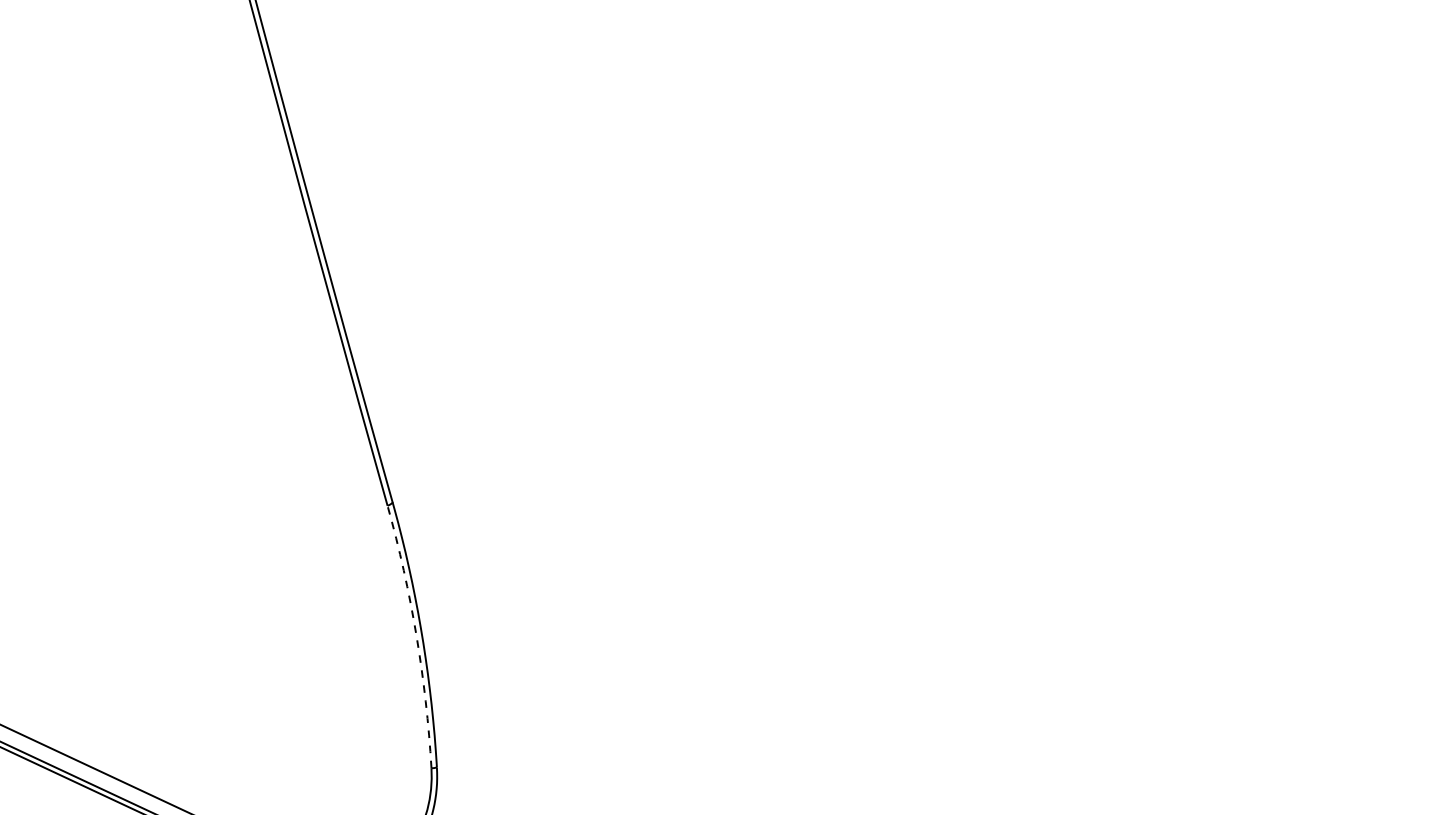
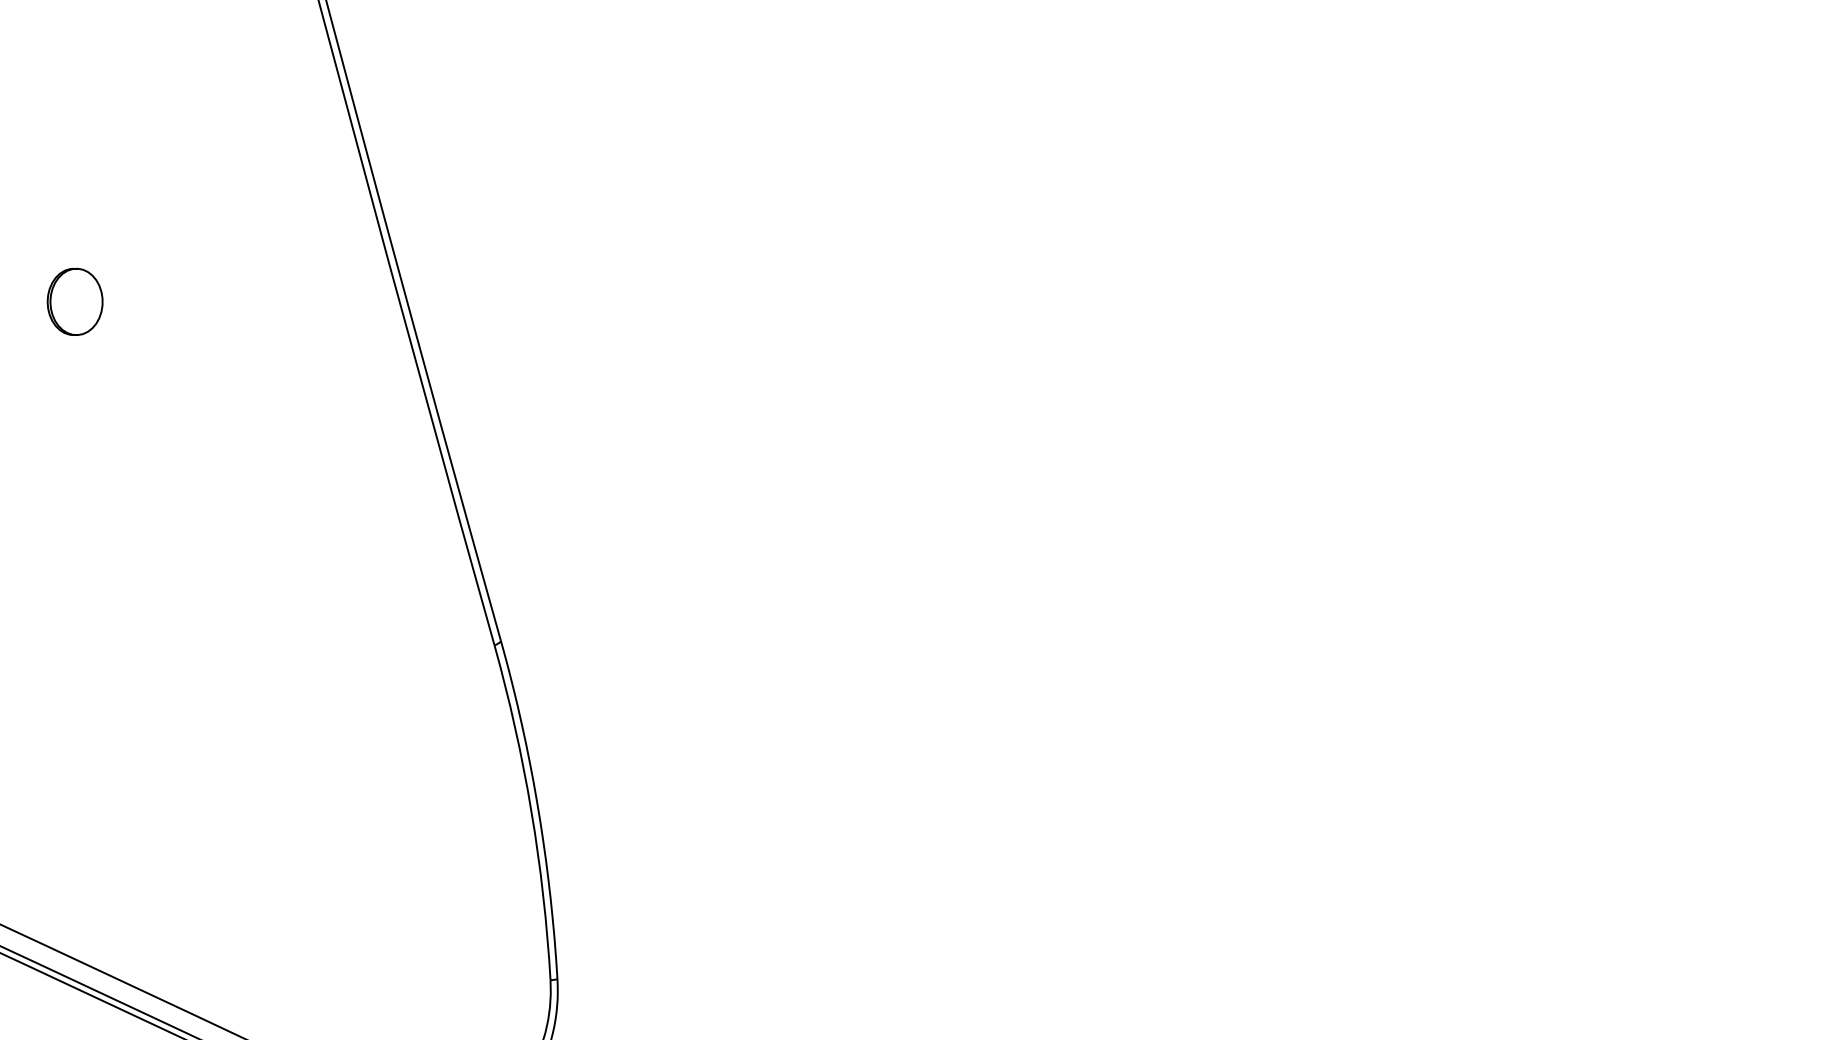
part: (58, 236) -> (74, 301), added
arc: (416, 635) -> (531, 810), dashed -> solid

